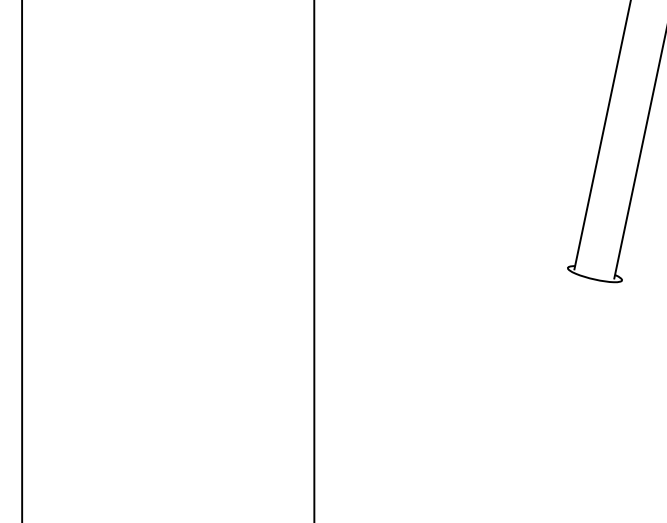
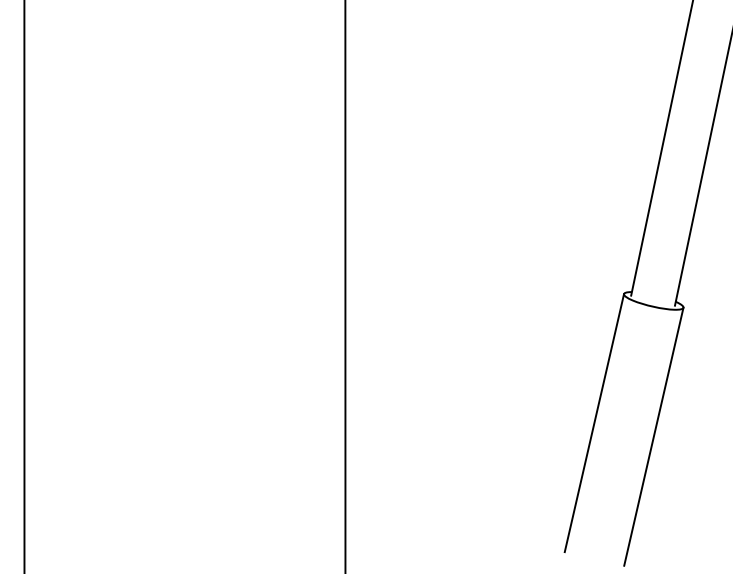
line: (541, 385) -> (594, 423), added
line: (594, 397) -> (653, 436), added

